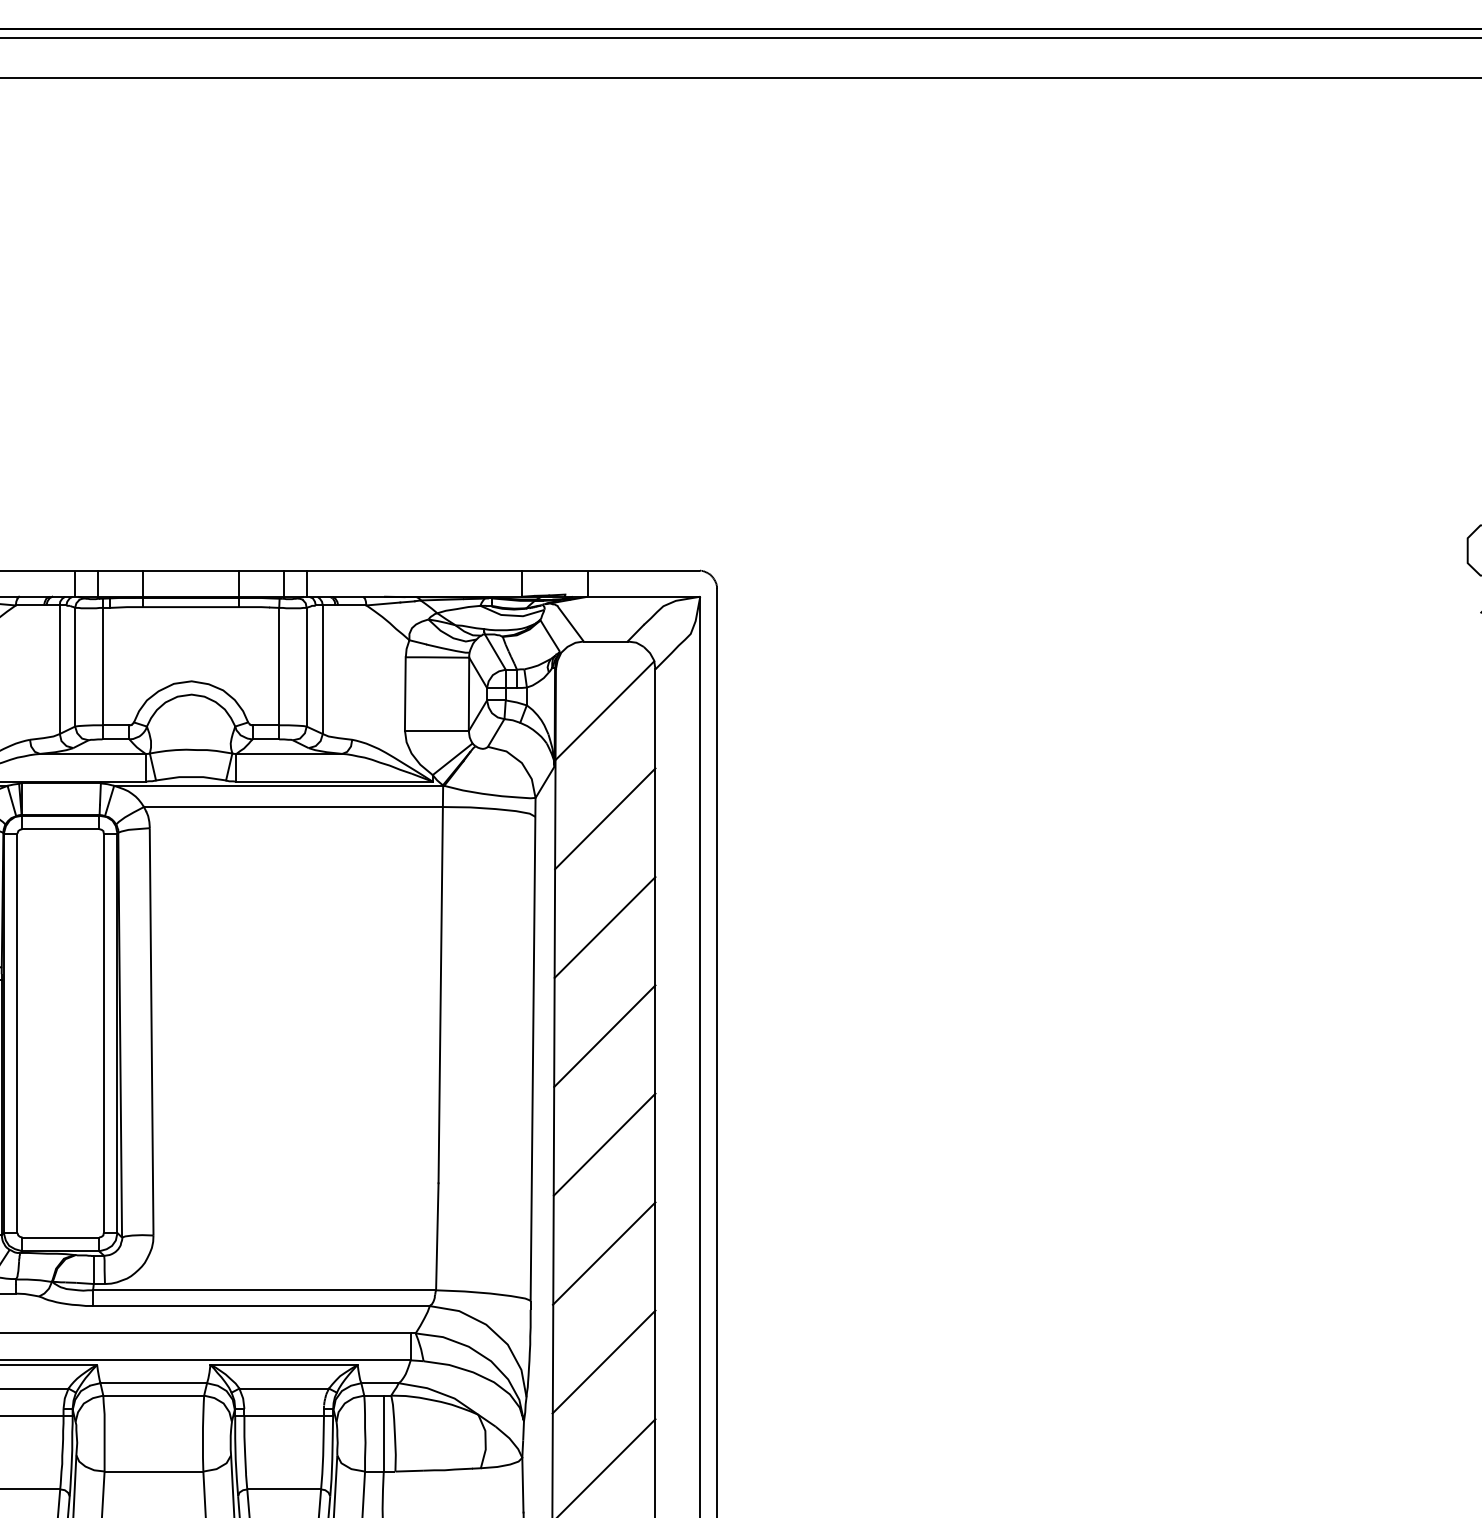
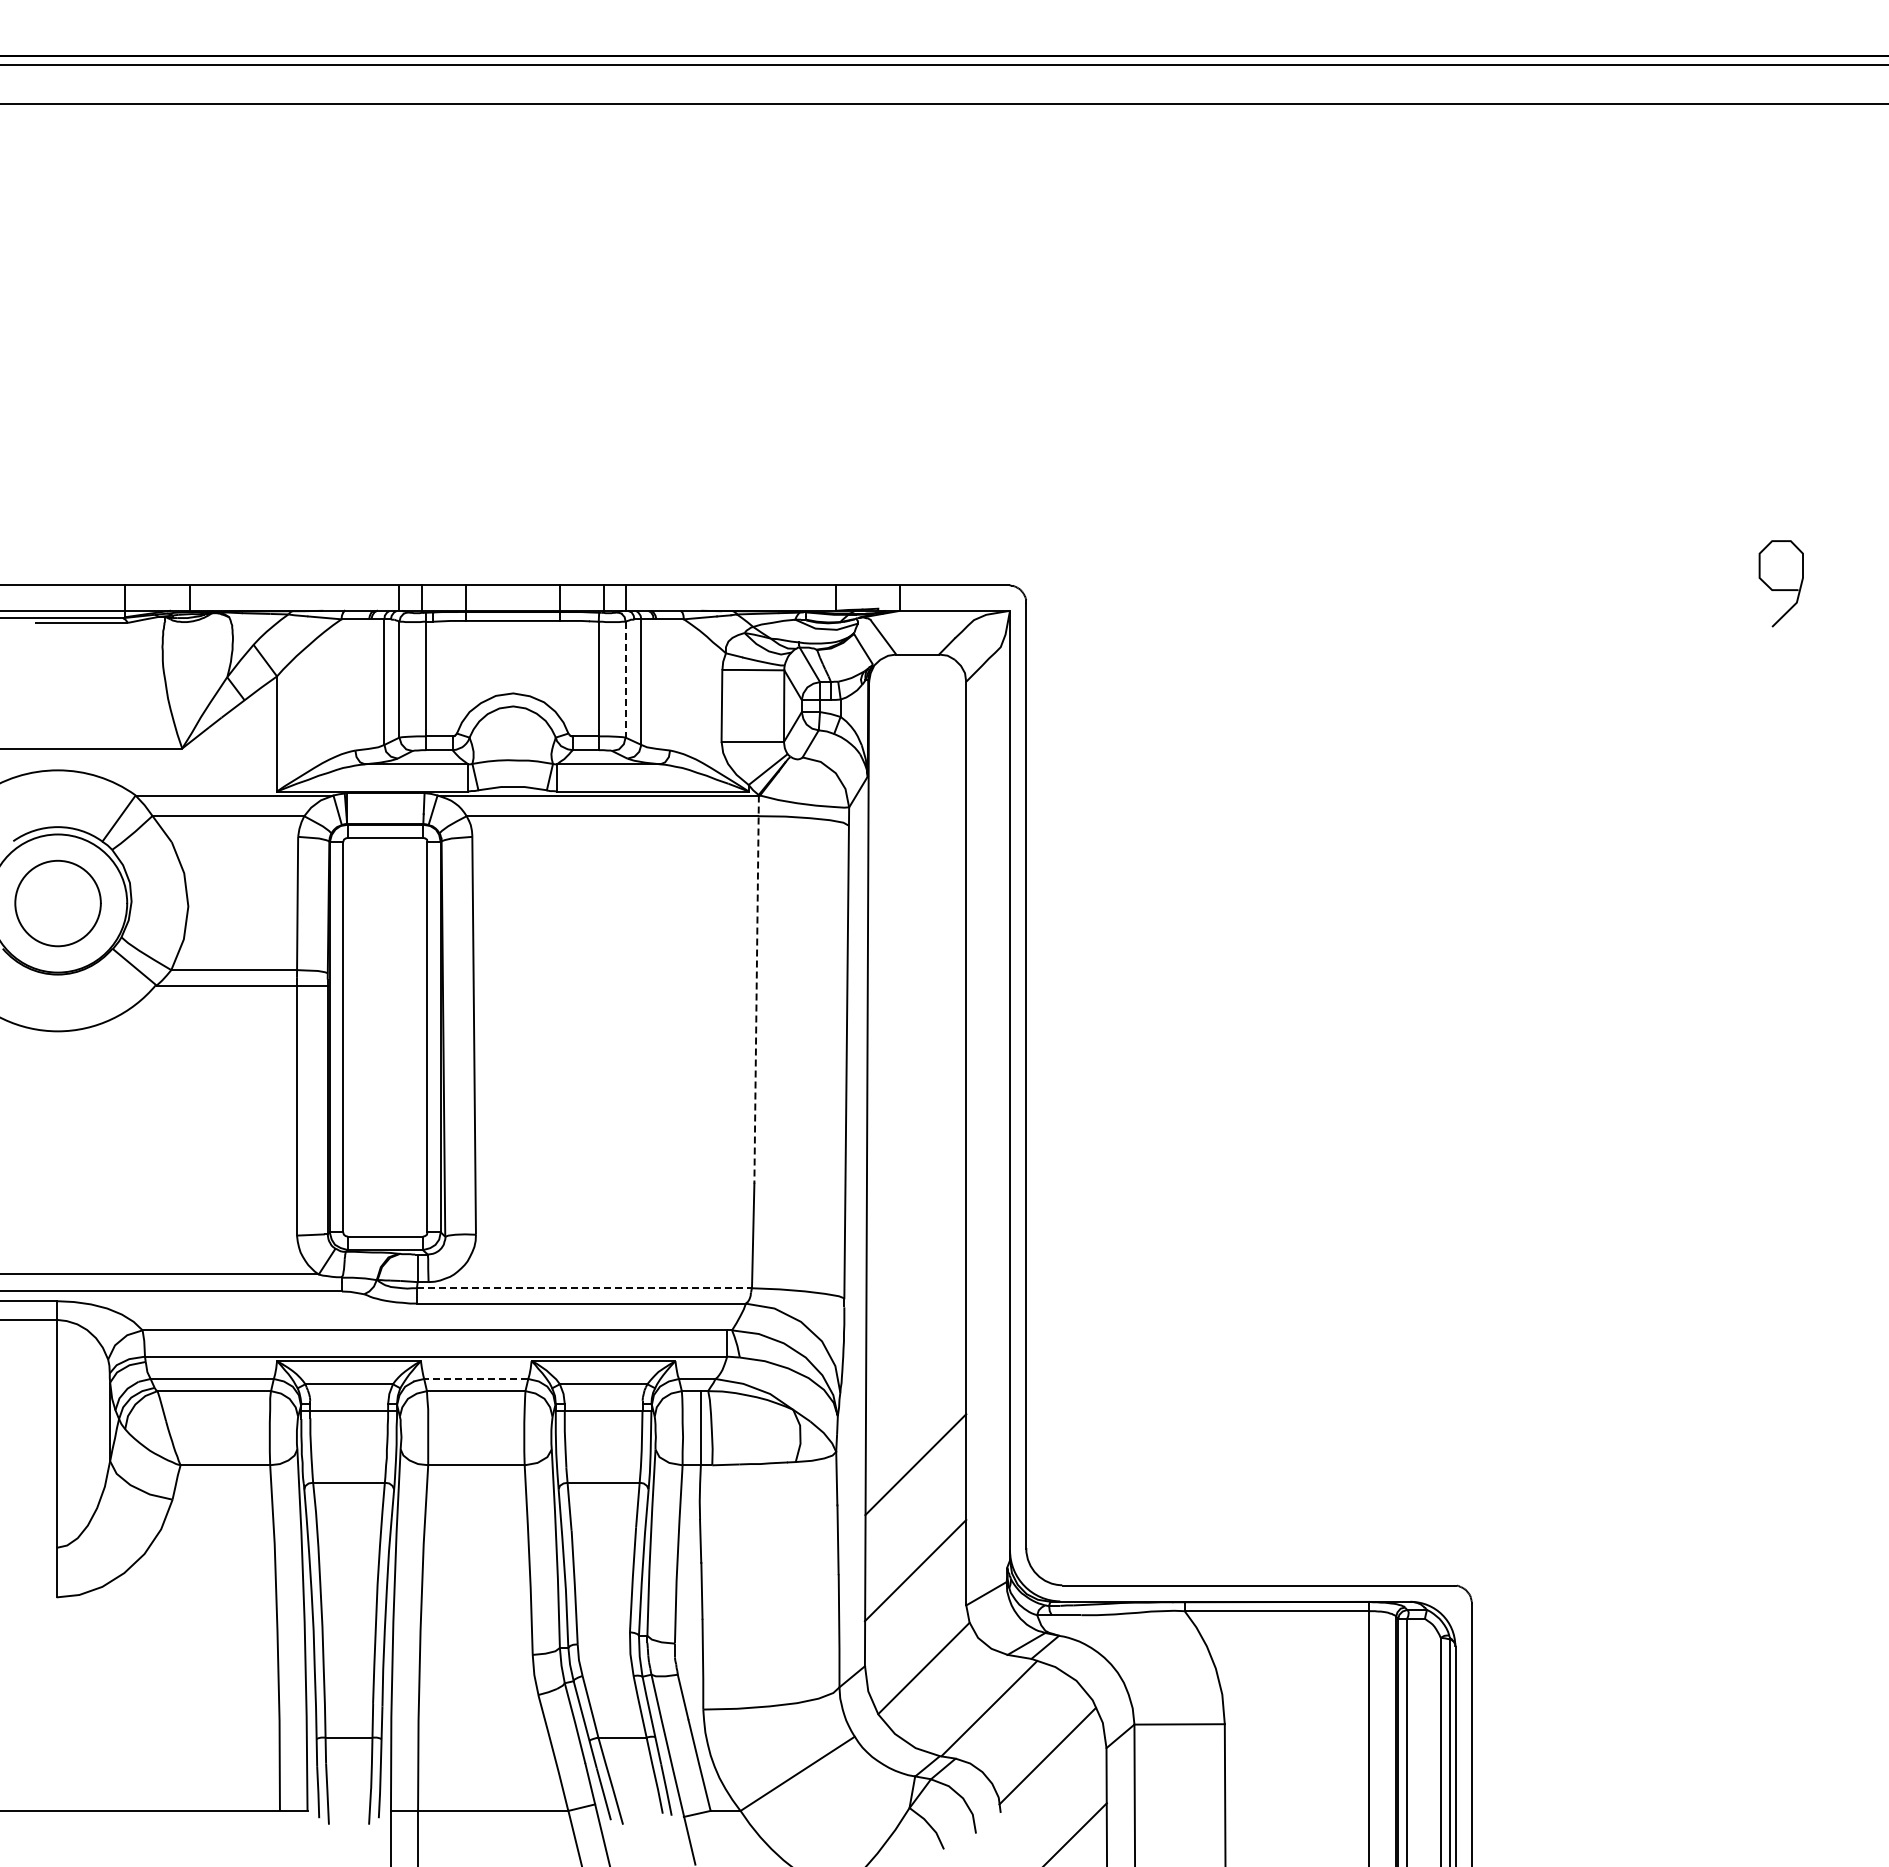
line: (306, 667) -> (625, 679), solid -> dashed
line: (604, 710) -> (916, 721), removed
line: (605, 818) -> (917, 827), removed
line: (604, 927) -> (916, 933), removed
line: (440, 985) -> (756, 990), solid -> dashed
line: (604, 1035) -> (916, 1039), removed
line: (604, 1144) -> (916, 1145), removed
line: (604, 1253) -> (916, 1252), removed
line: (264, 1290) -> (584, 1288), solid -> dashed
line: (603, 1362) -> (915, 1358), removed
line: (153, 1382) -> (475, 1378), solid -> dashed

